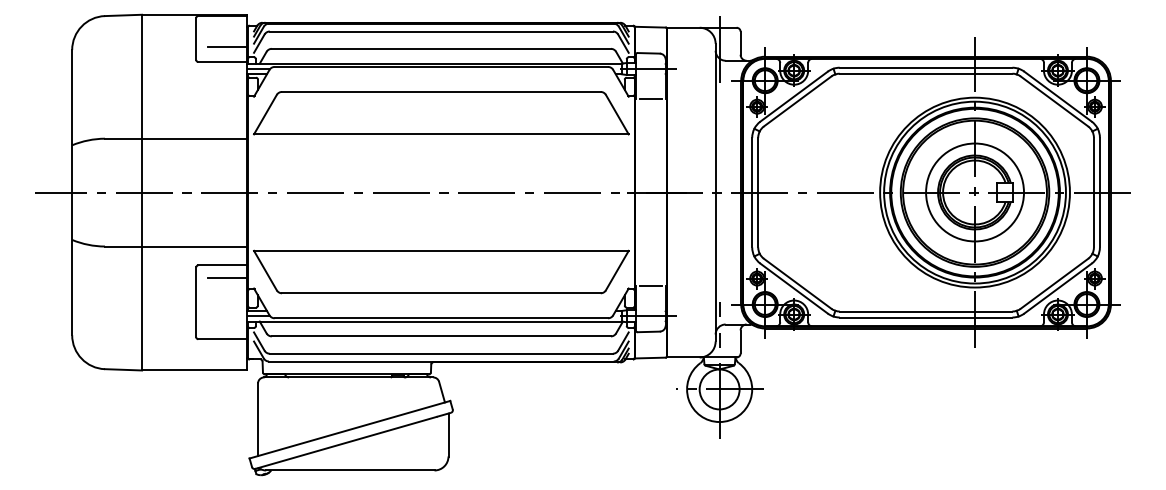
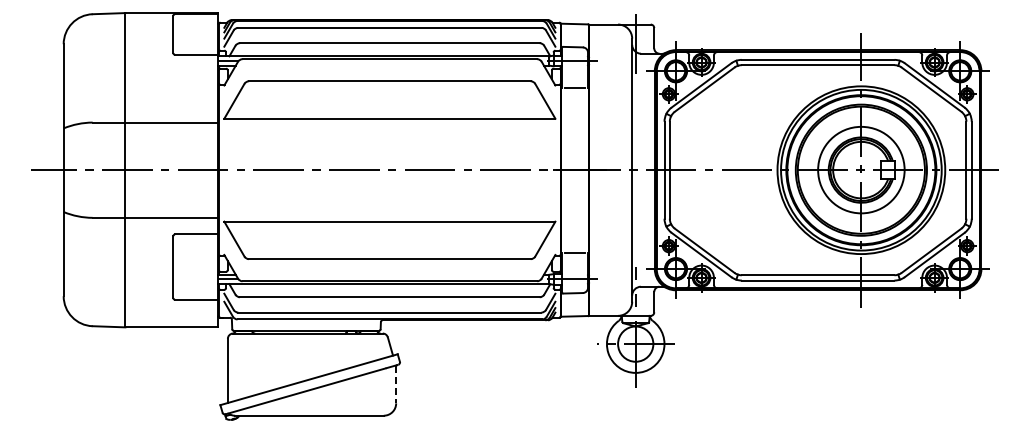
line: (227, 46) -> (200, 41), removed
line: (227, 277) -> (200, 245), removed
line: (448, 436) -> (396, 385), solid -> dashed

